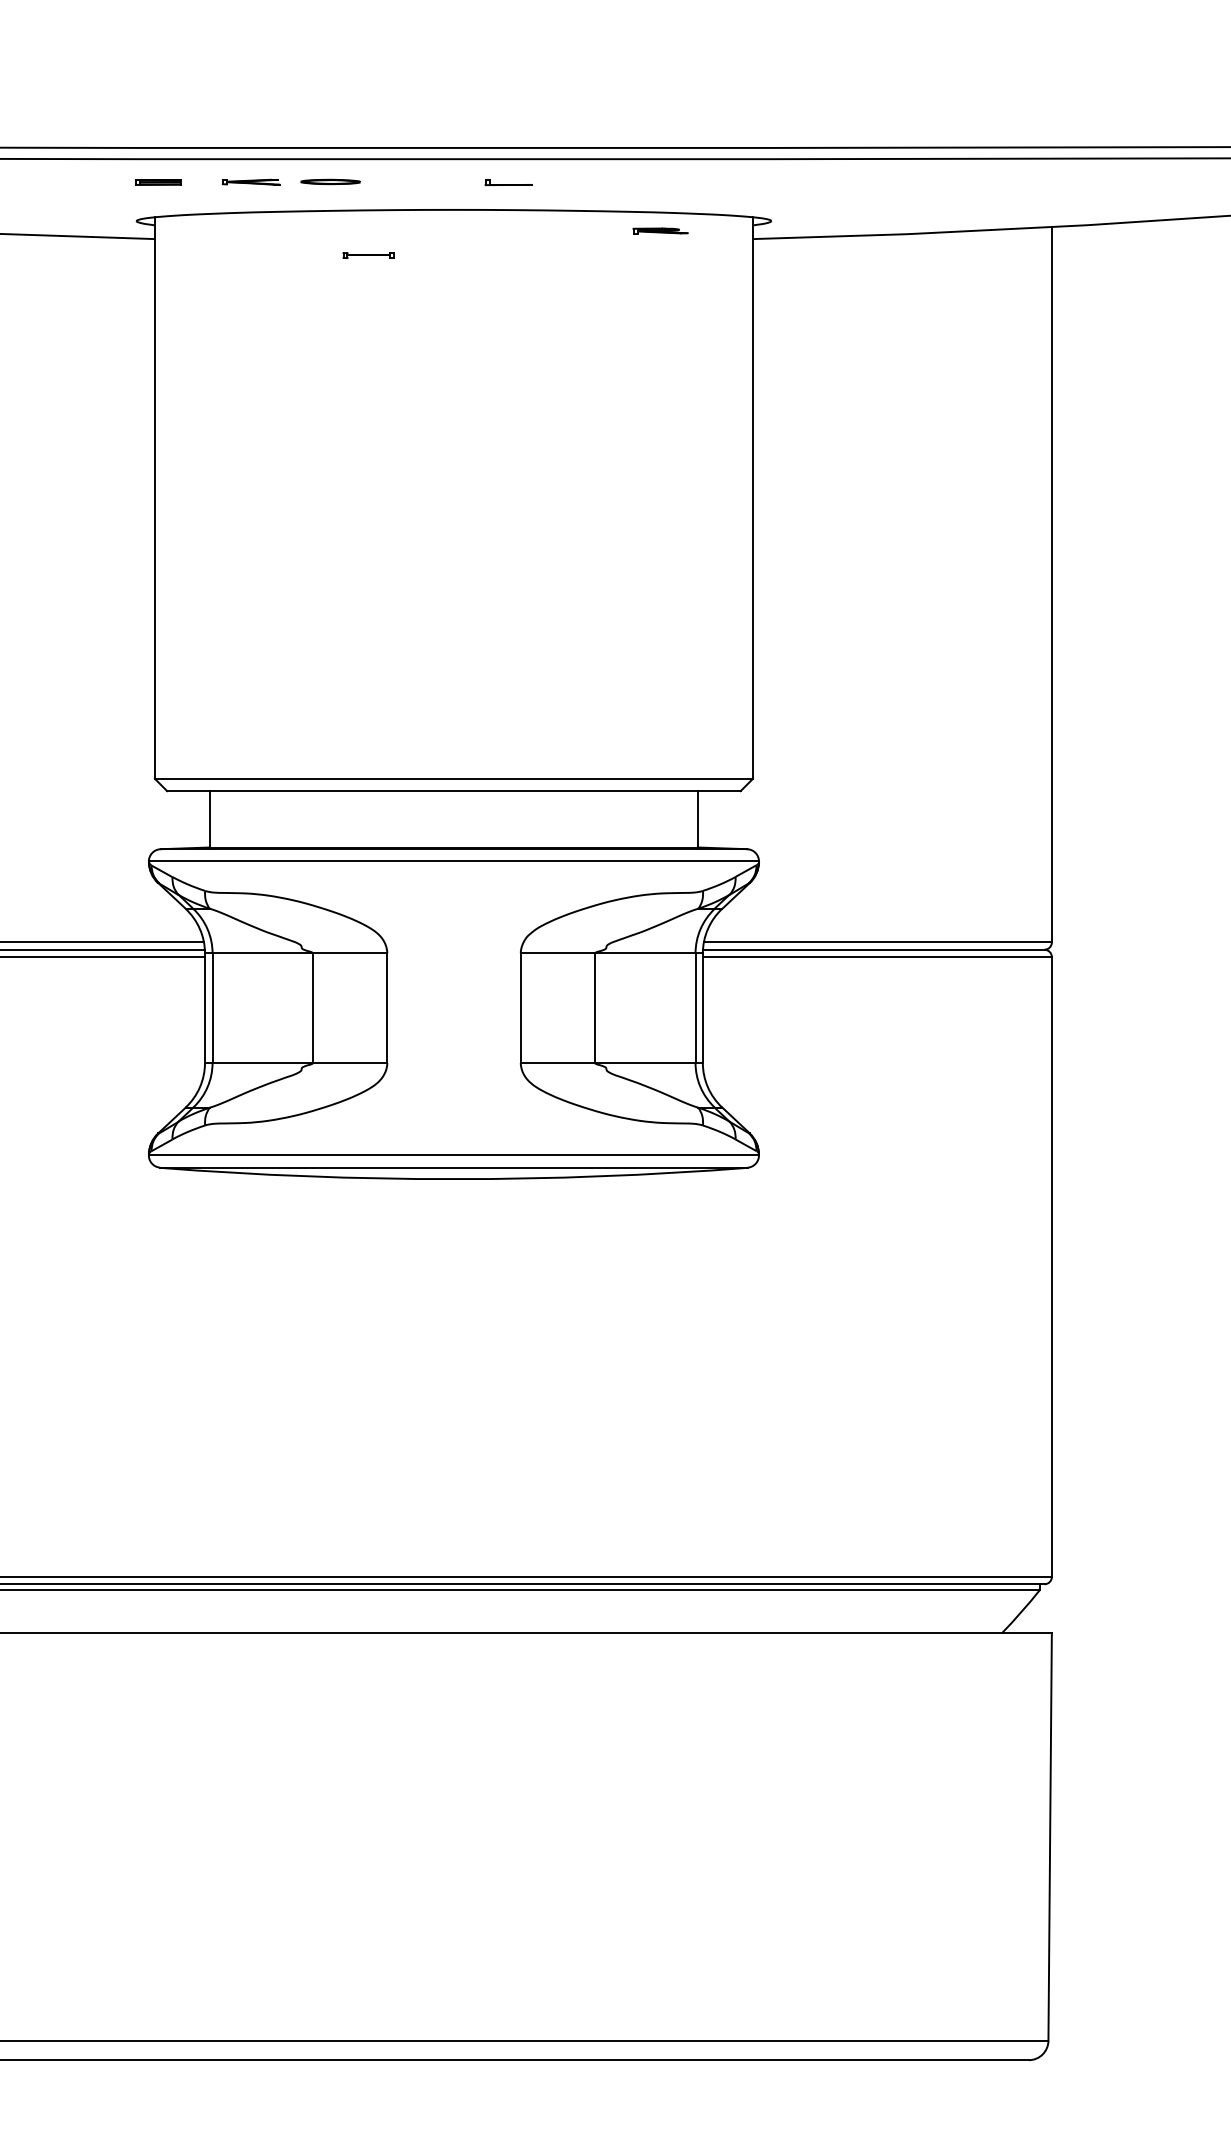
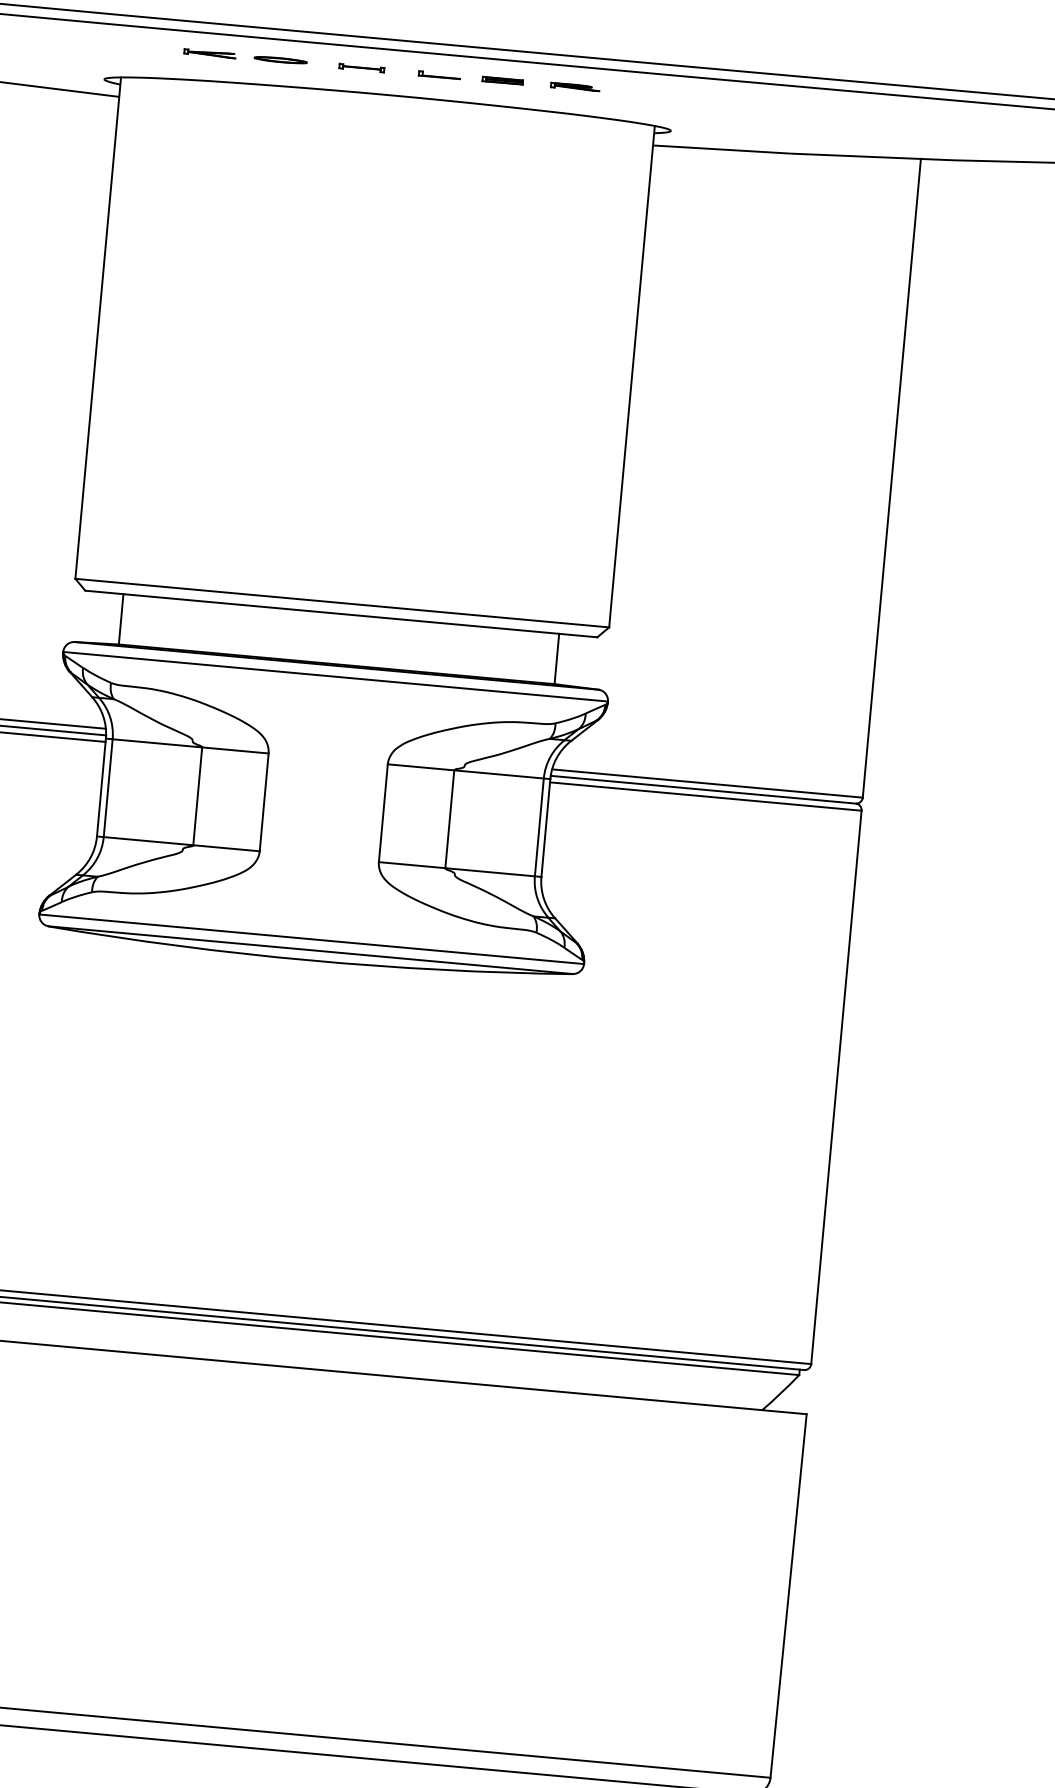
part: (158, 182) -> (502, 80), moved
part: (660, 230) -> (575, 86), moved
part: (368, 255) -> (361, 68), moved

